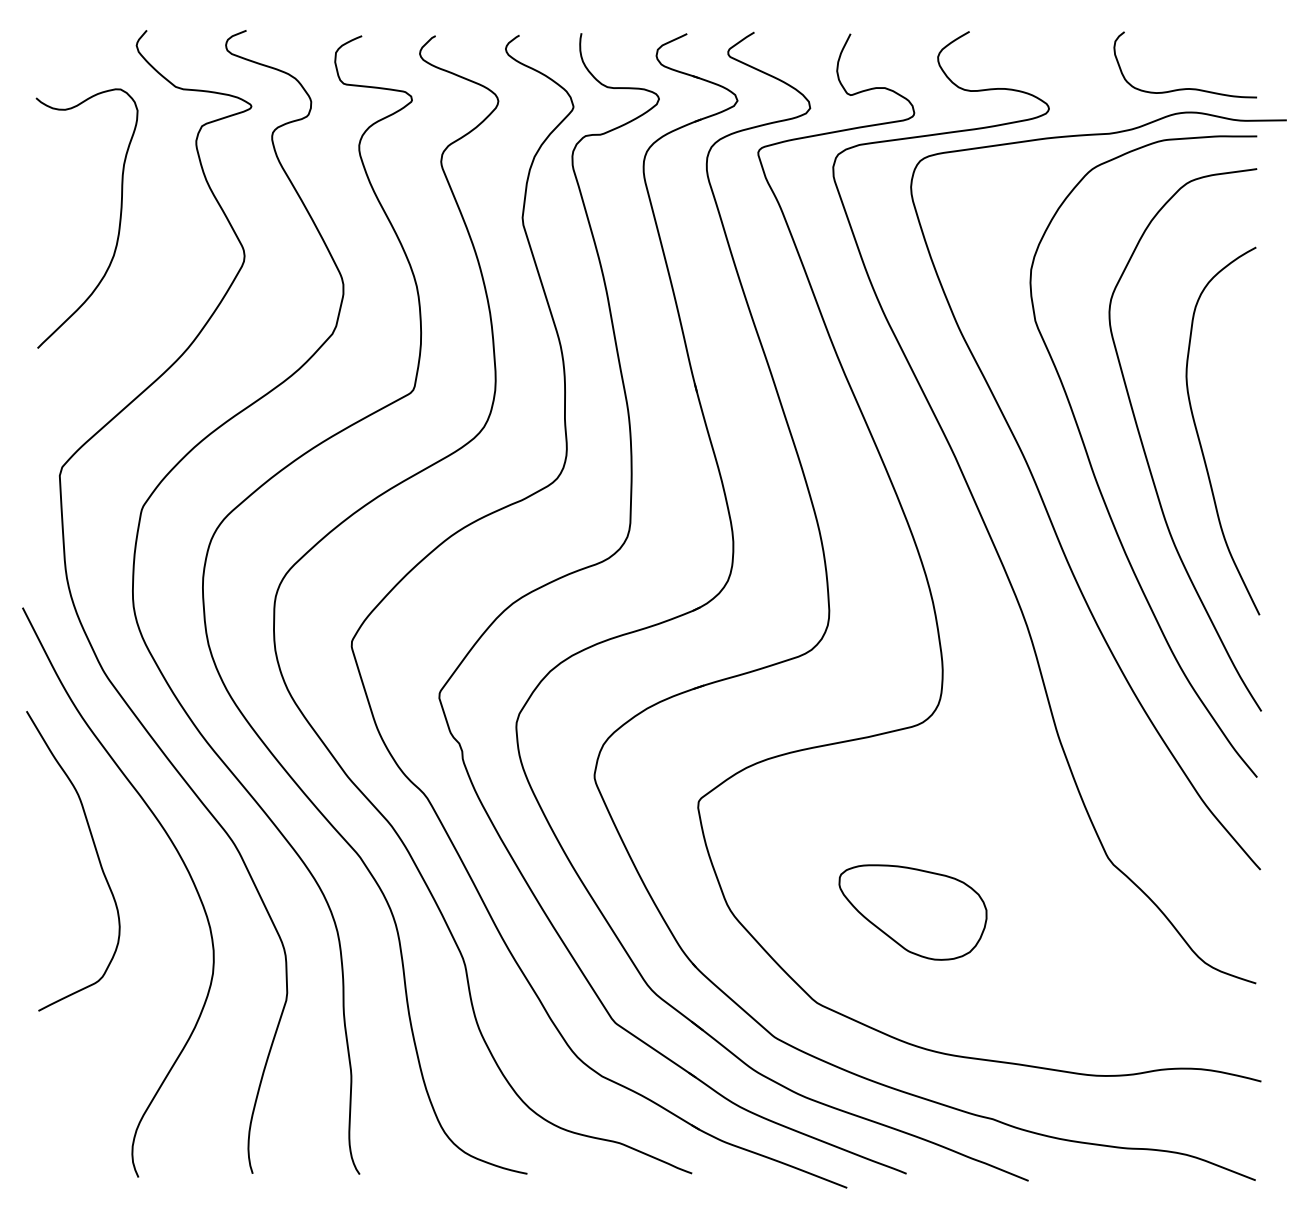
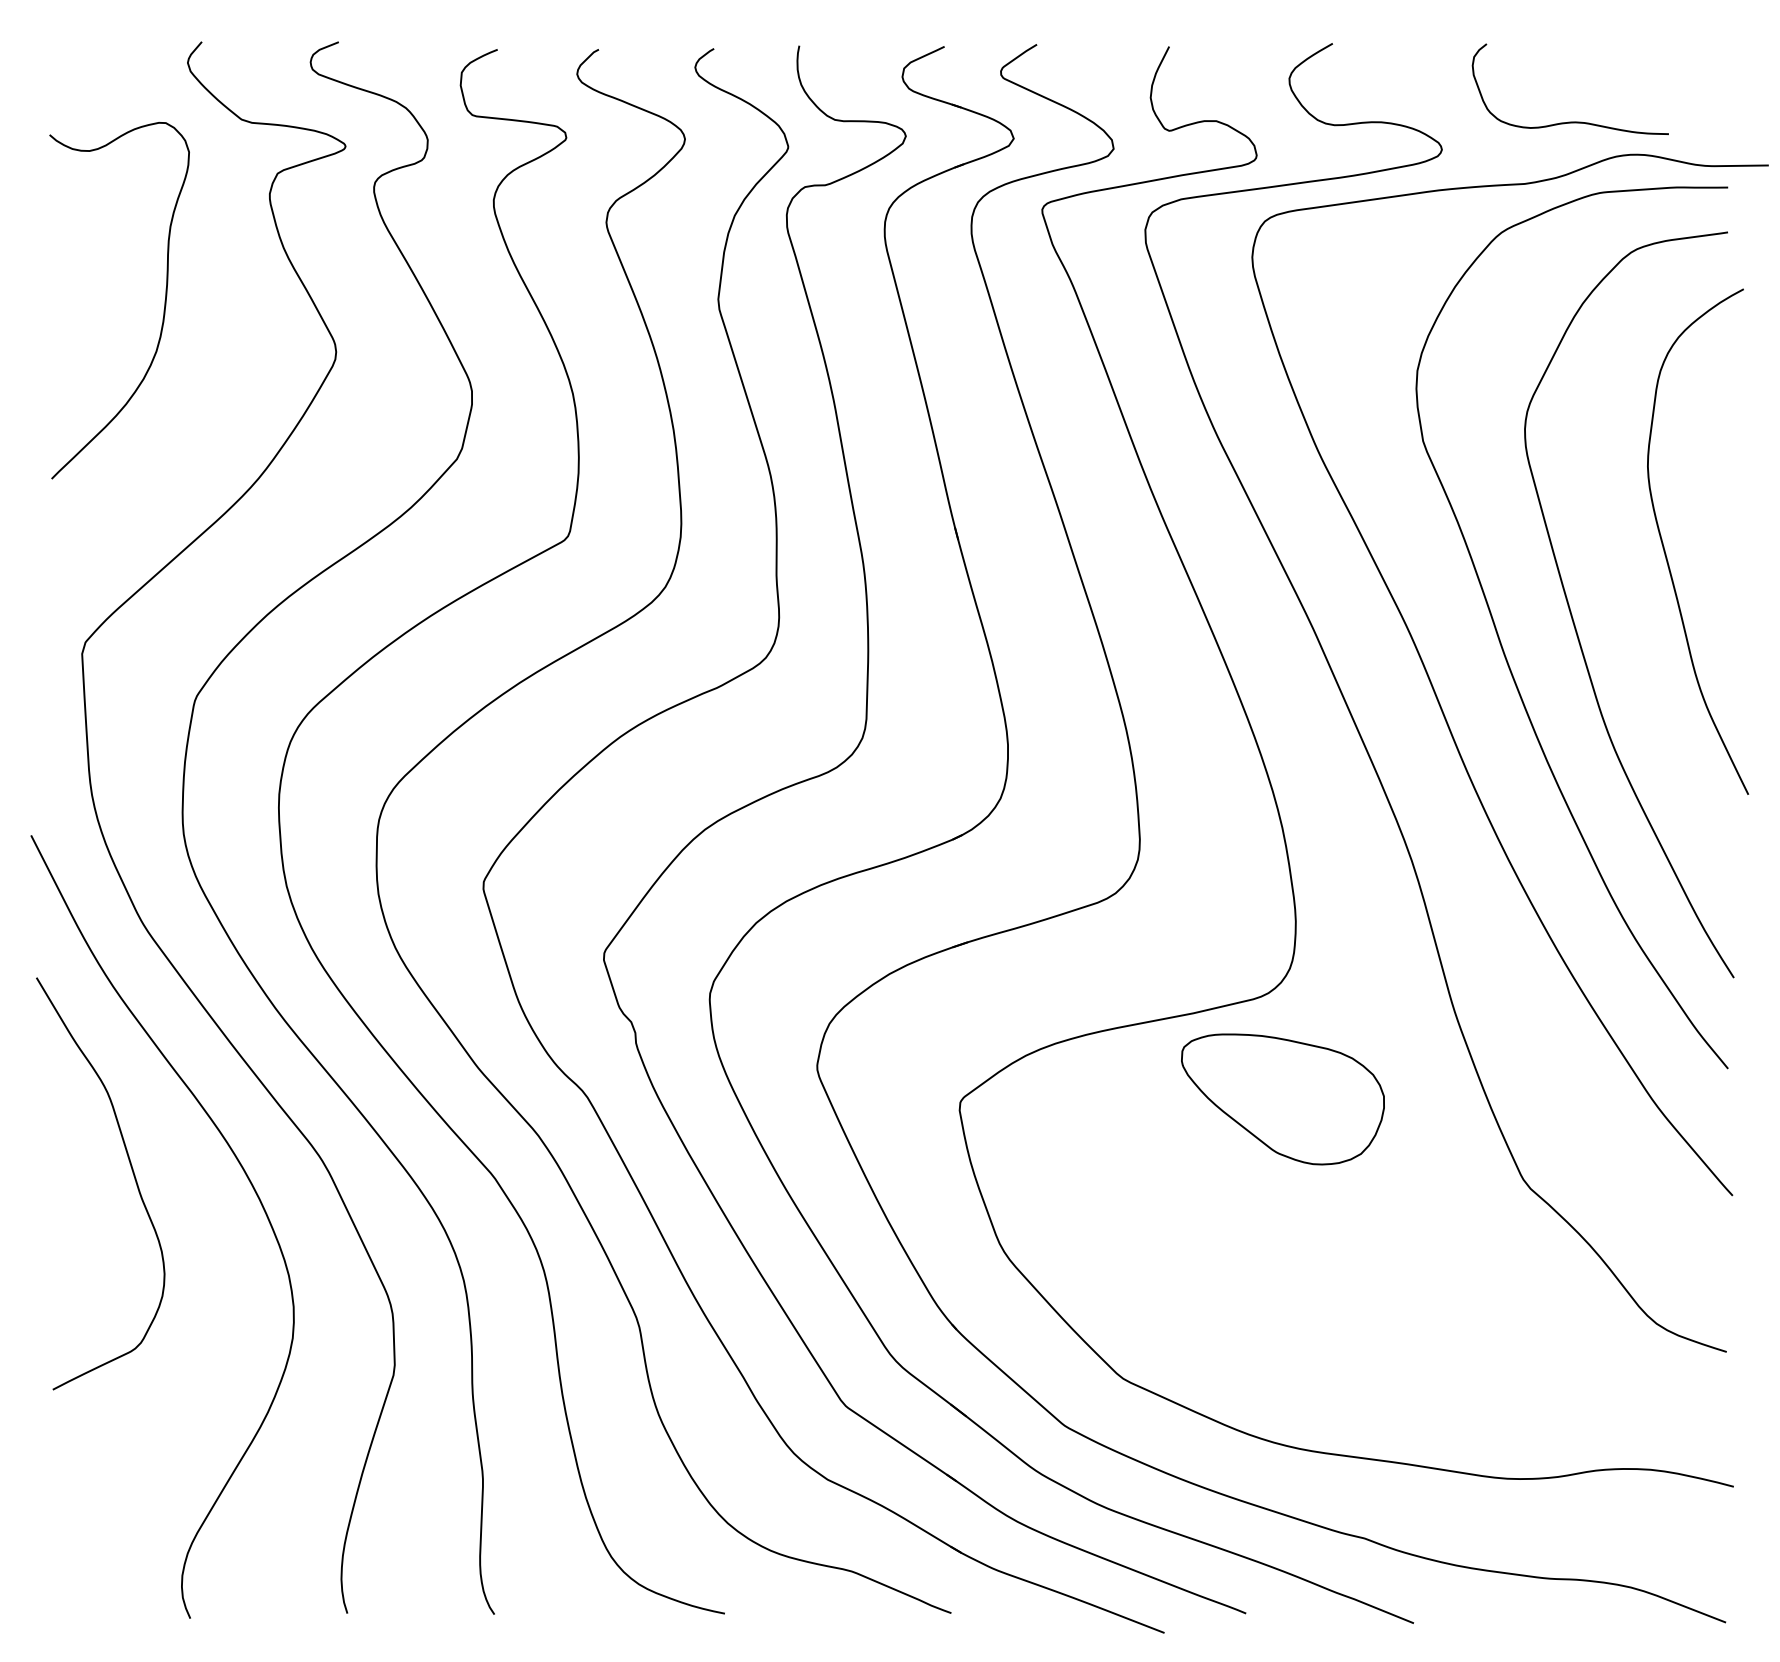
curve: (1184, 88) -> (1569, 121), moved
curve: (1200, 439) -> (1666, 553), moved
part: (912, 912) -> (1282, 1099), moved

